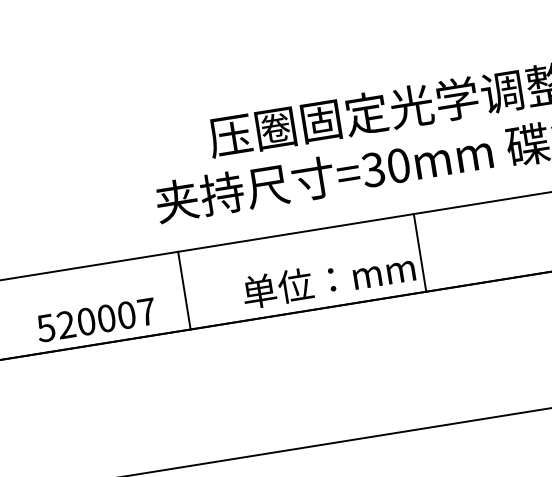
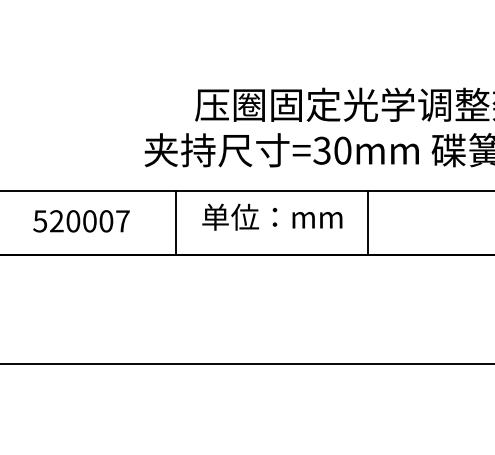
line: (419, 252) -> (367, 222), moved
text: (328, 279) -> (272, 216), moved
line: (184, 289) -> (175, 222), moved
text: (96, 320) -> (81, 221), moved

